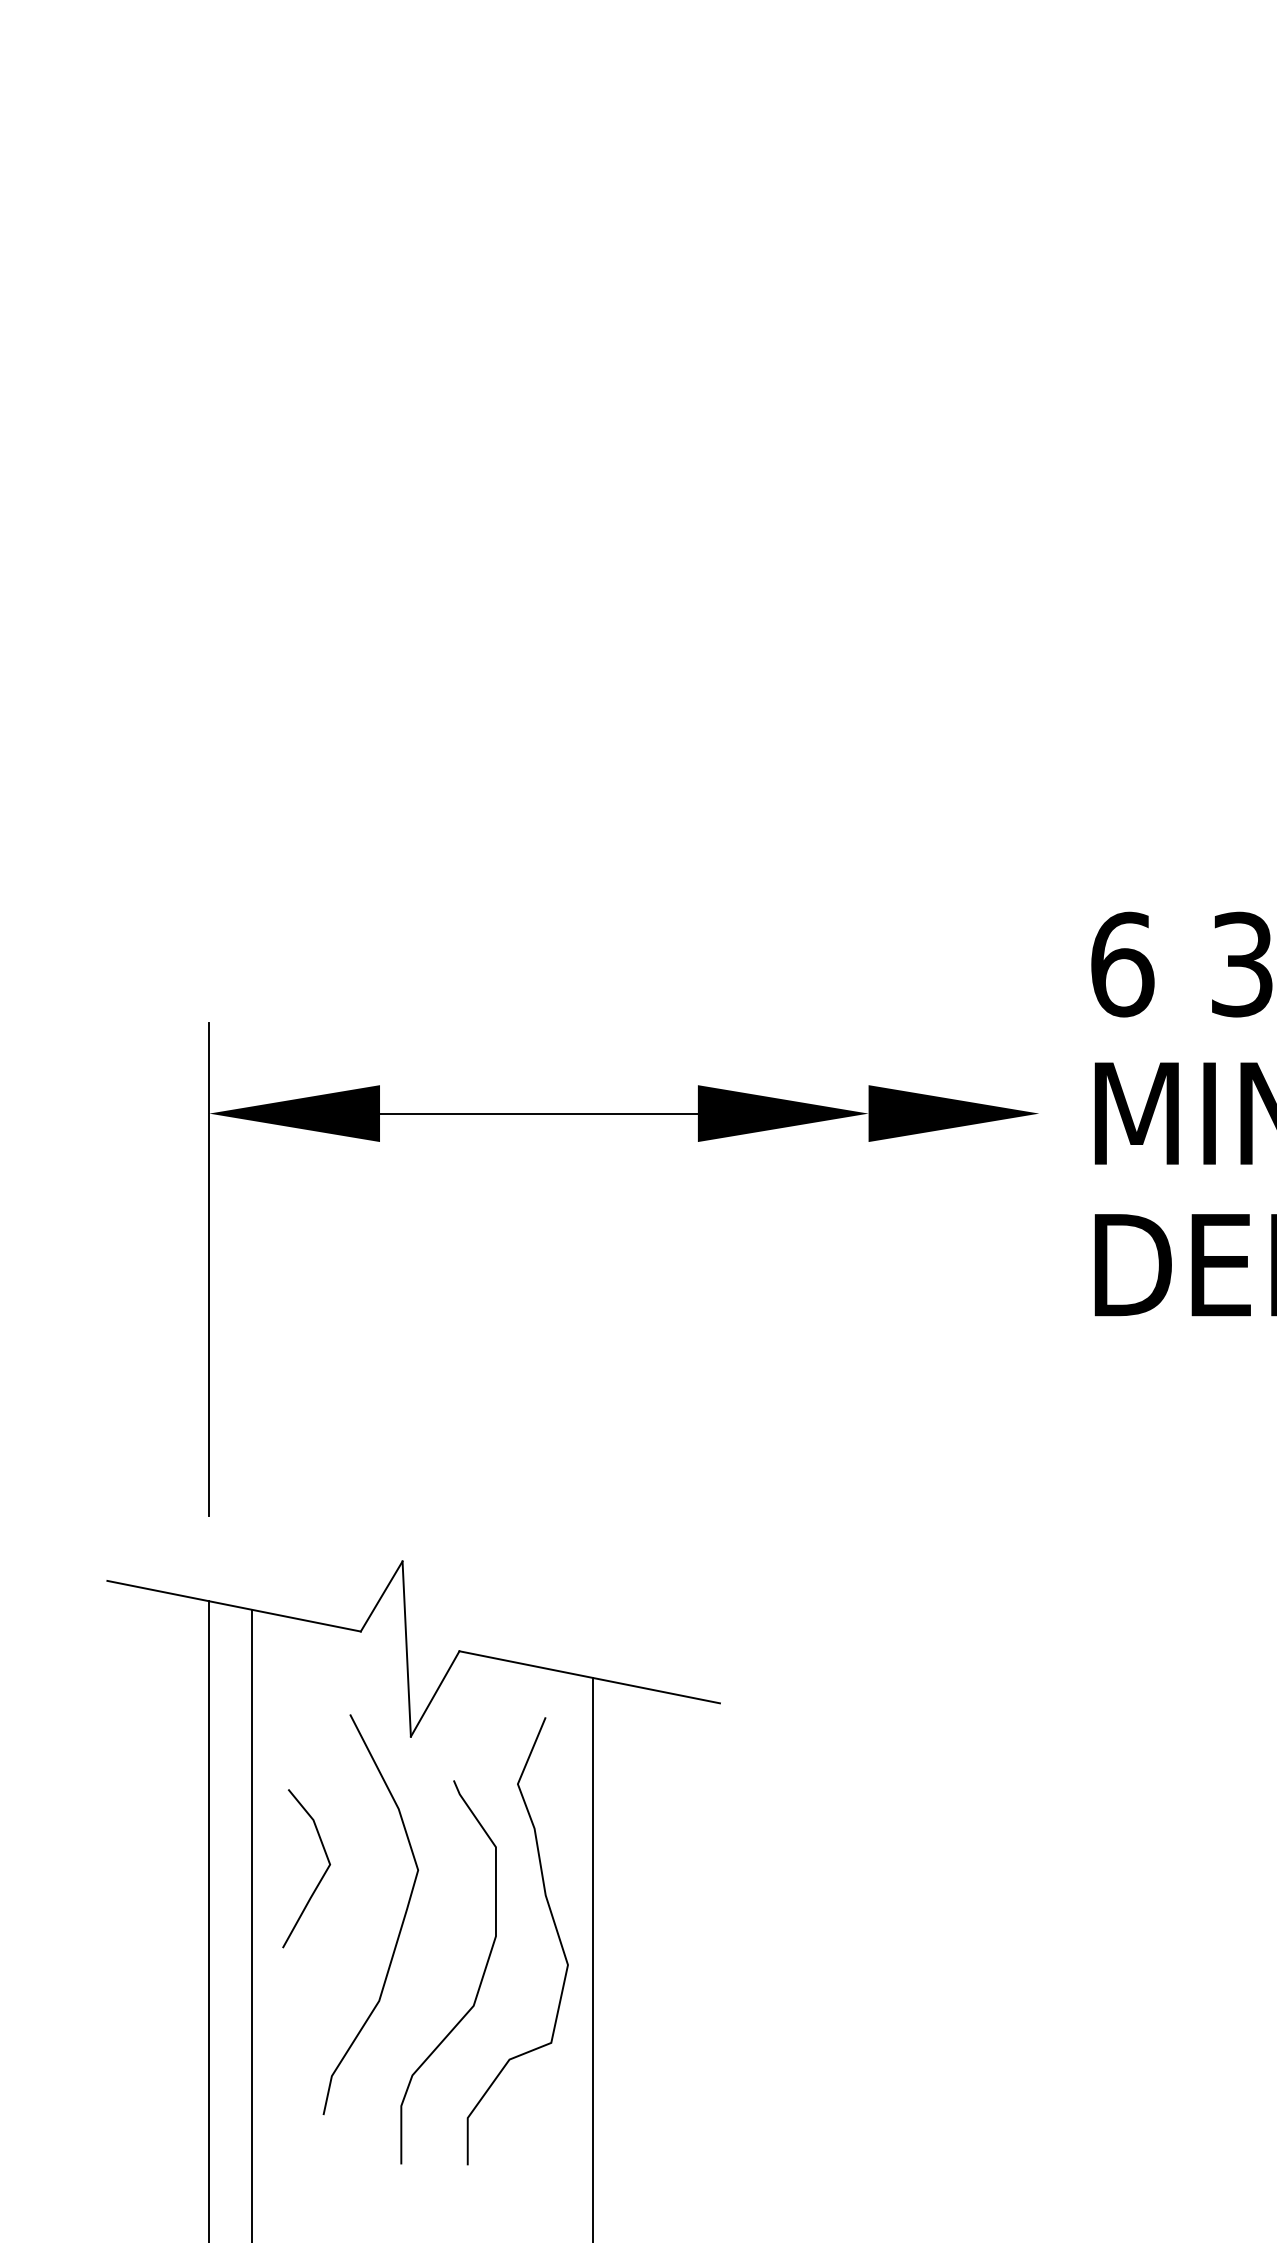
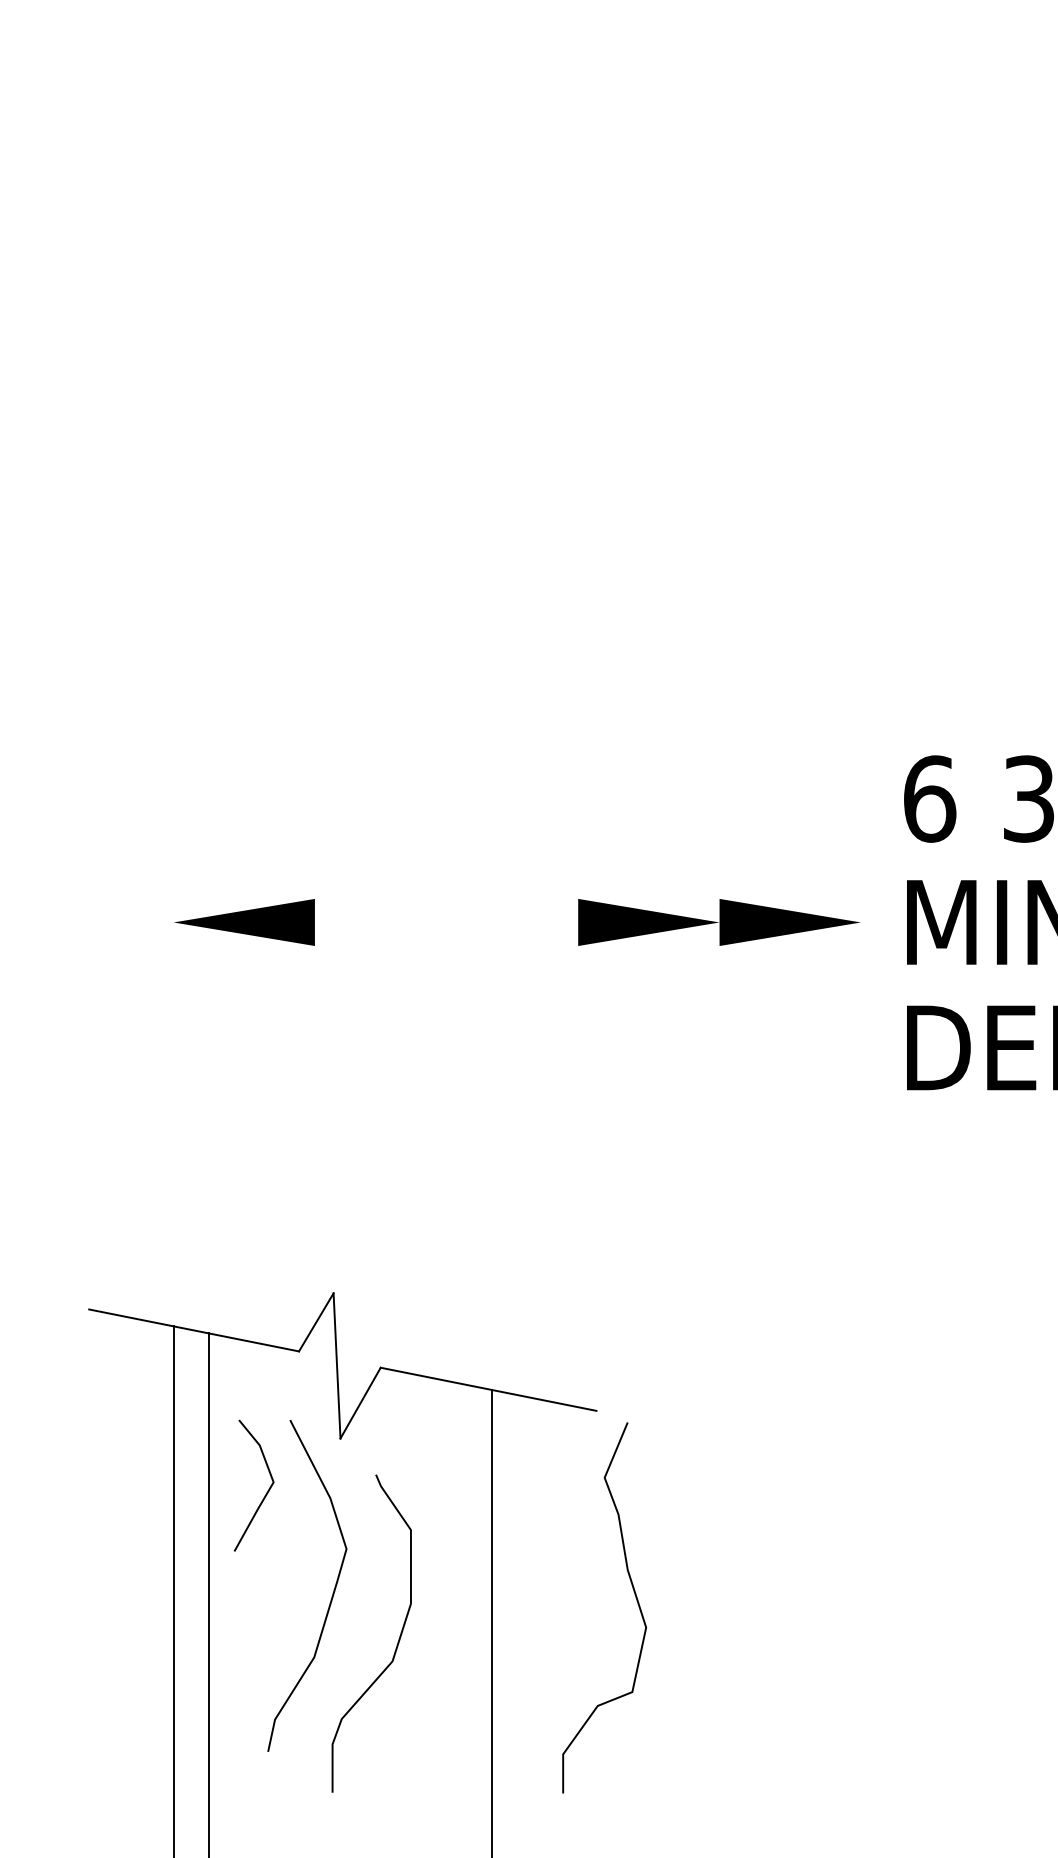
line: (538, 1113) -> (446, 922), removed
line: (209, 1268) -> (173, 1050), removed
line: (322, 1875) -> (267, 1491), moved
curve: (555, 1929) -> (635, 1598), moved

